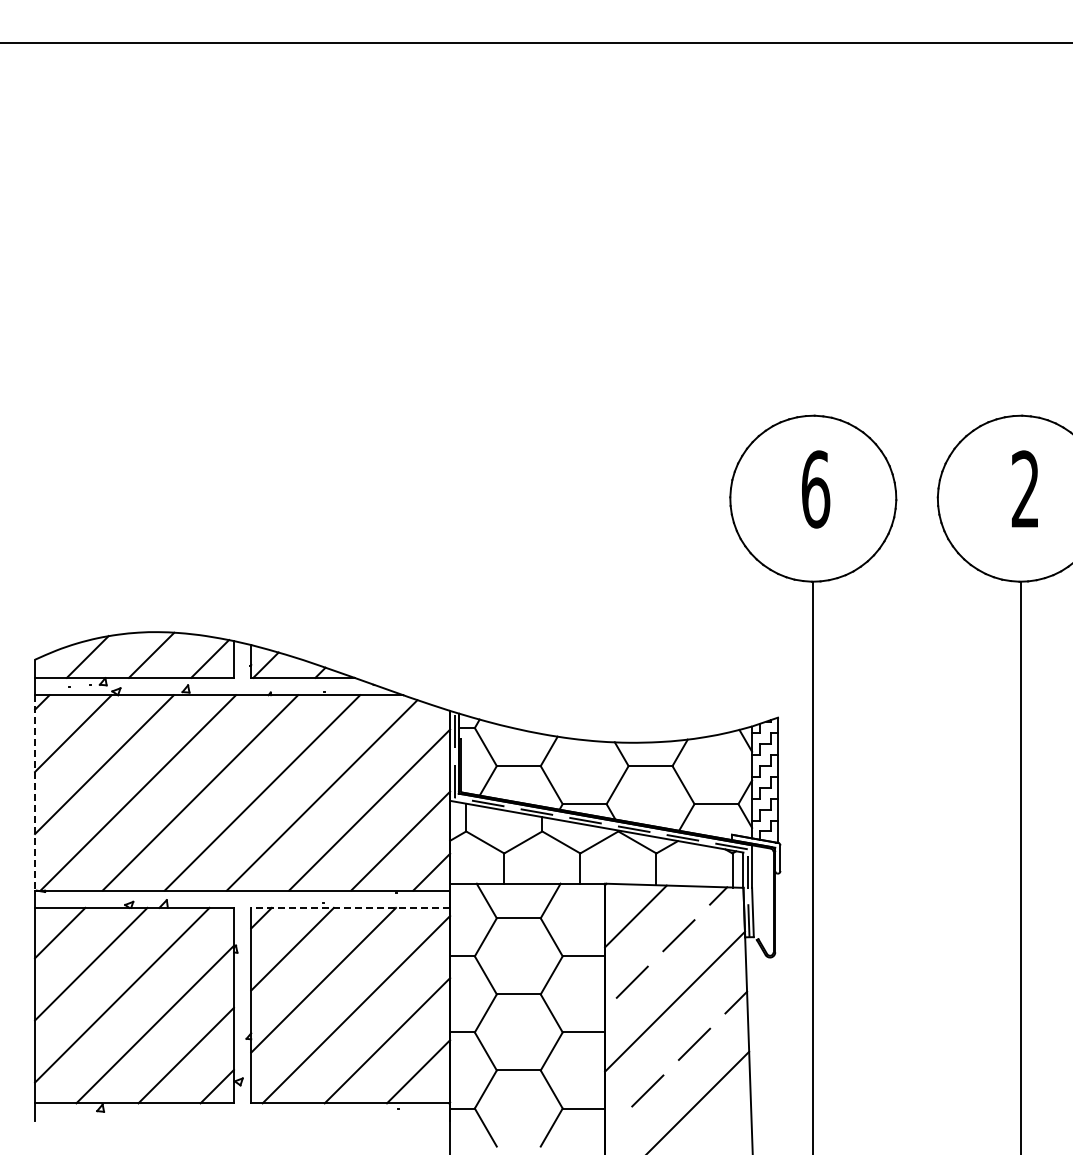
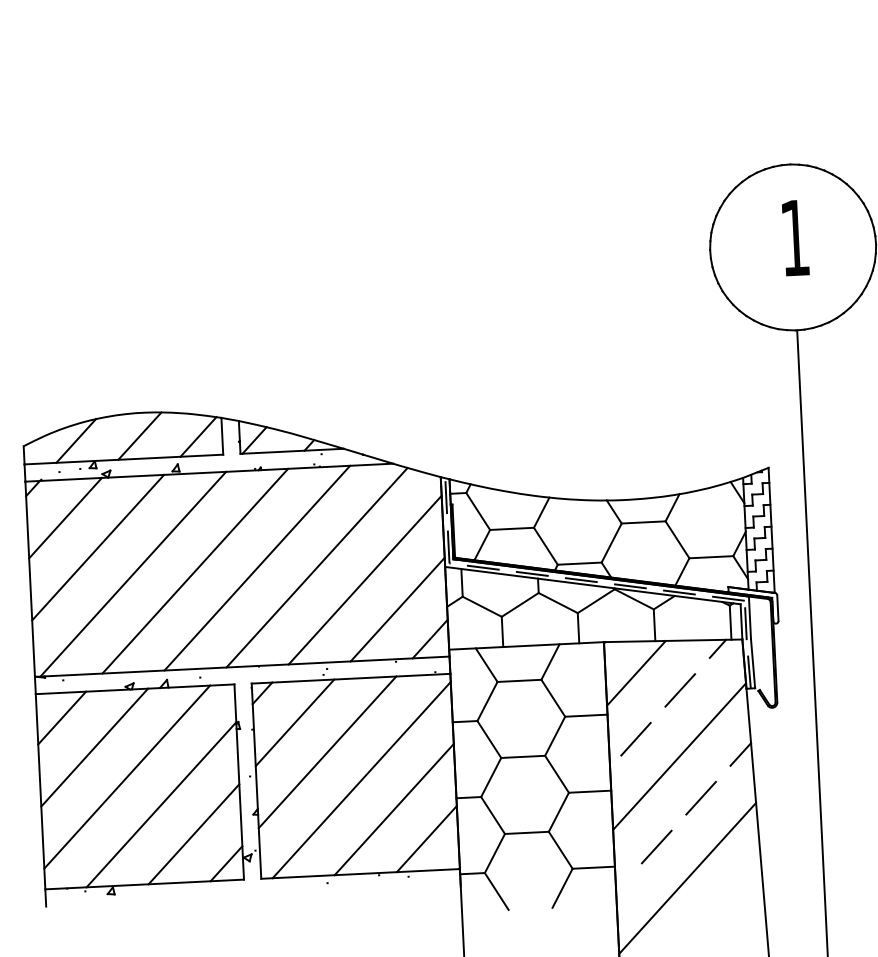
text: (816, 489) -> (795, 238), 6 -> 1
line: (35, 792) -> (30, 578), dashed -> solid
line: (350, 907) -> (350, 678), dashed -> solid

